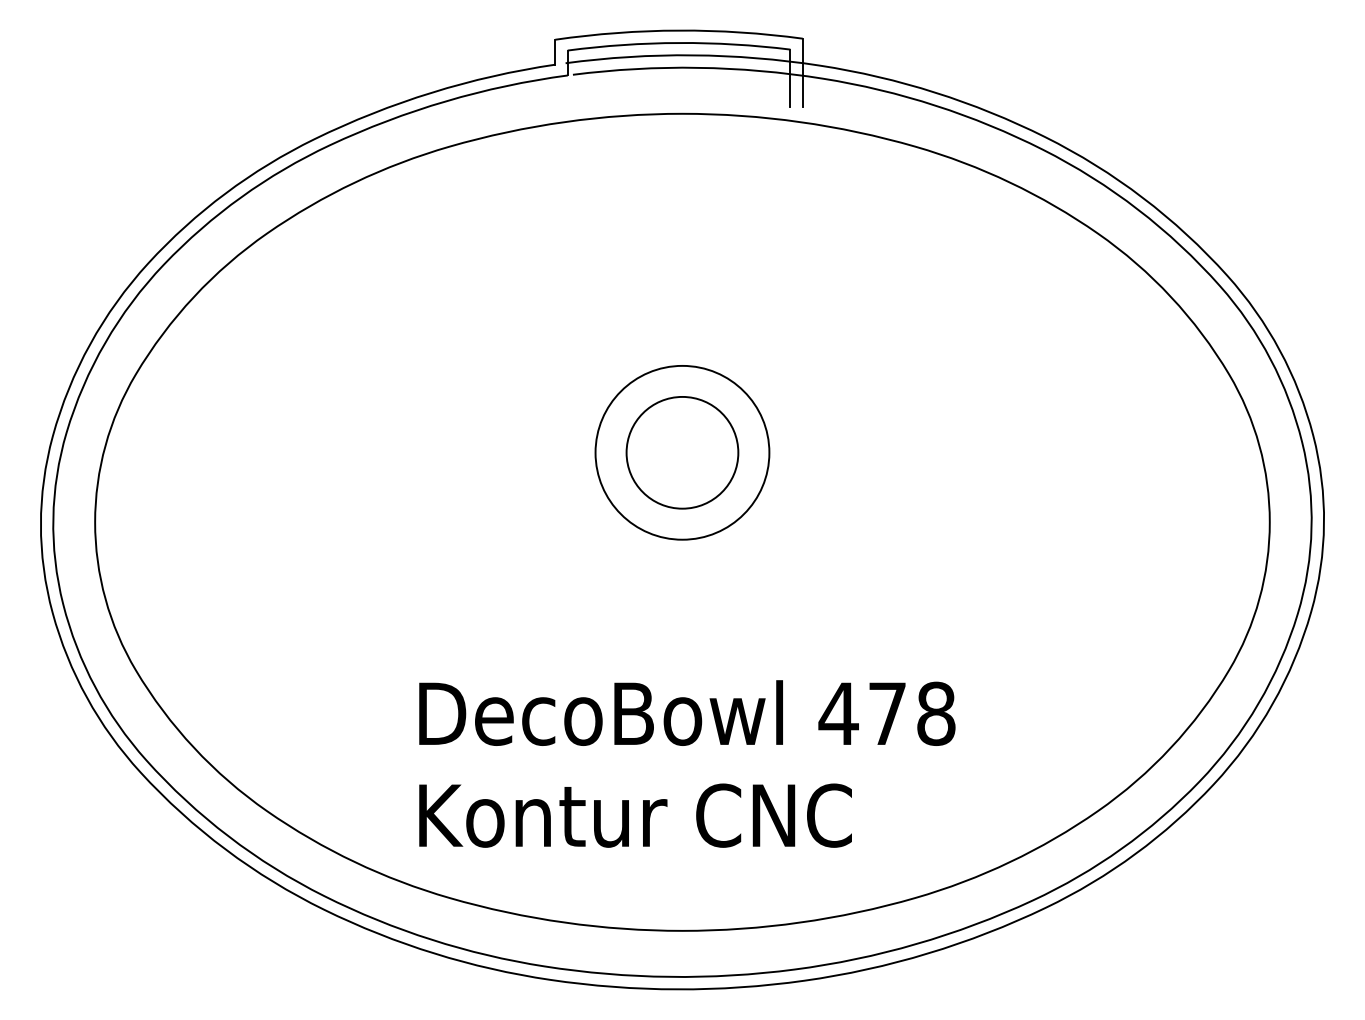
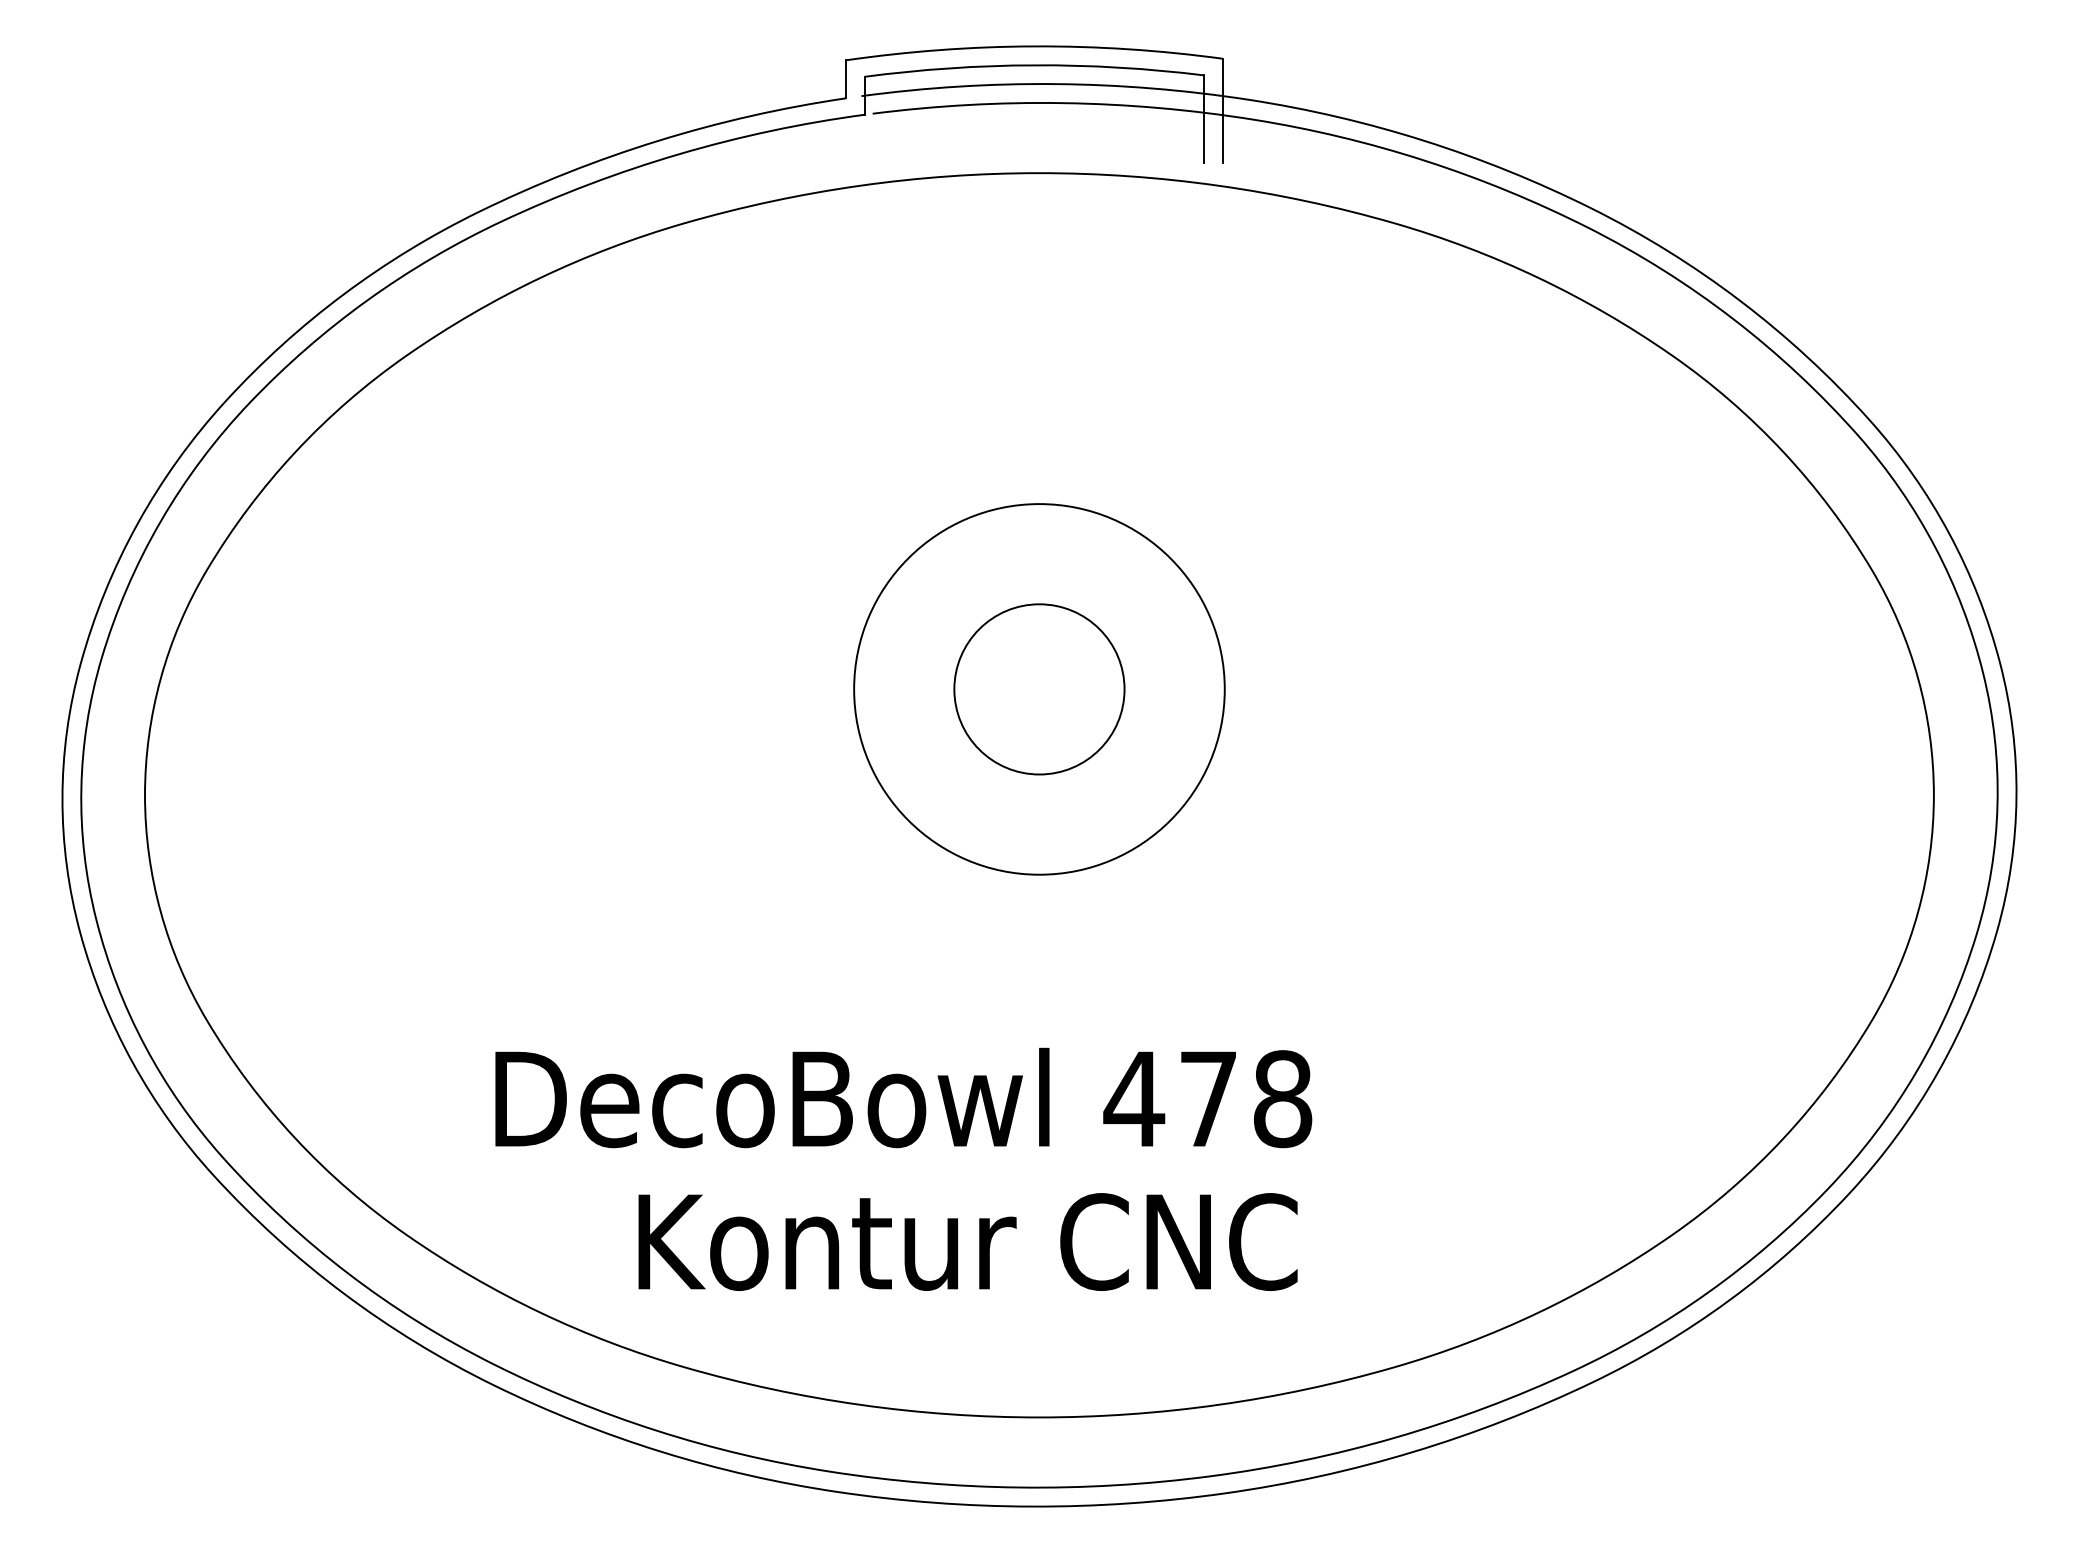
circle: (682, 452) -> (1039, 688), size x1.4
text: (687, 712) -> (903, 1097), moved

